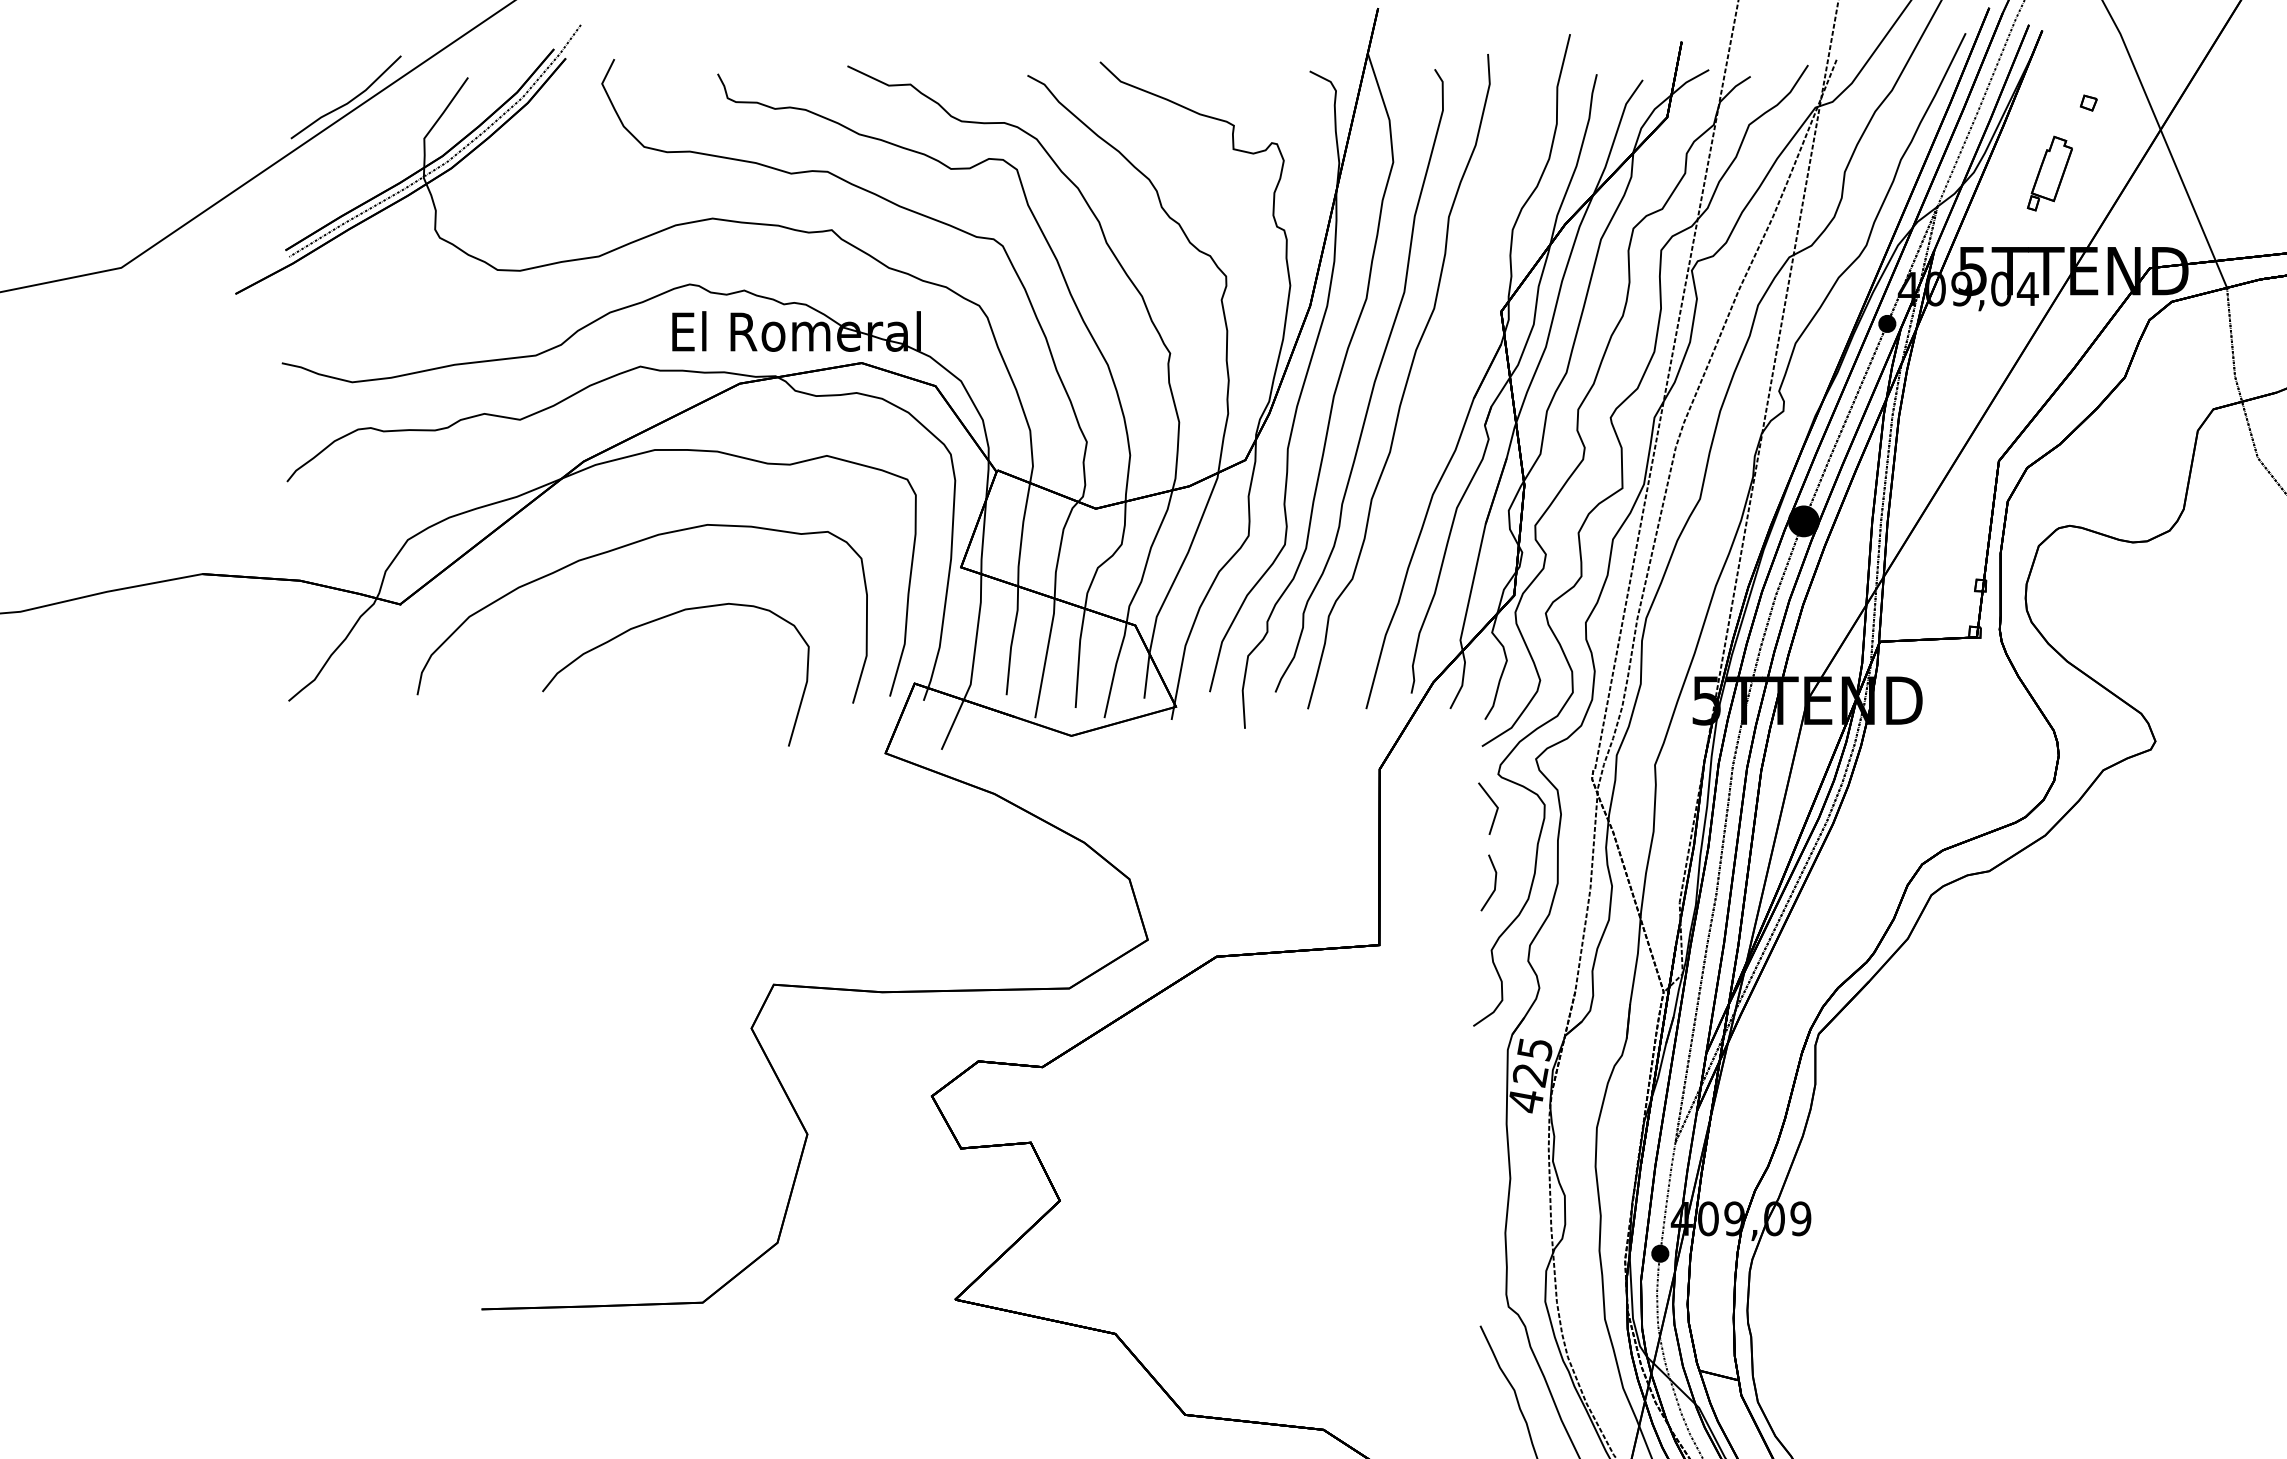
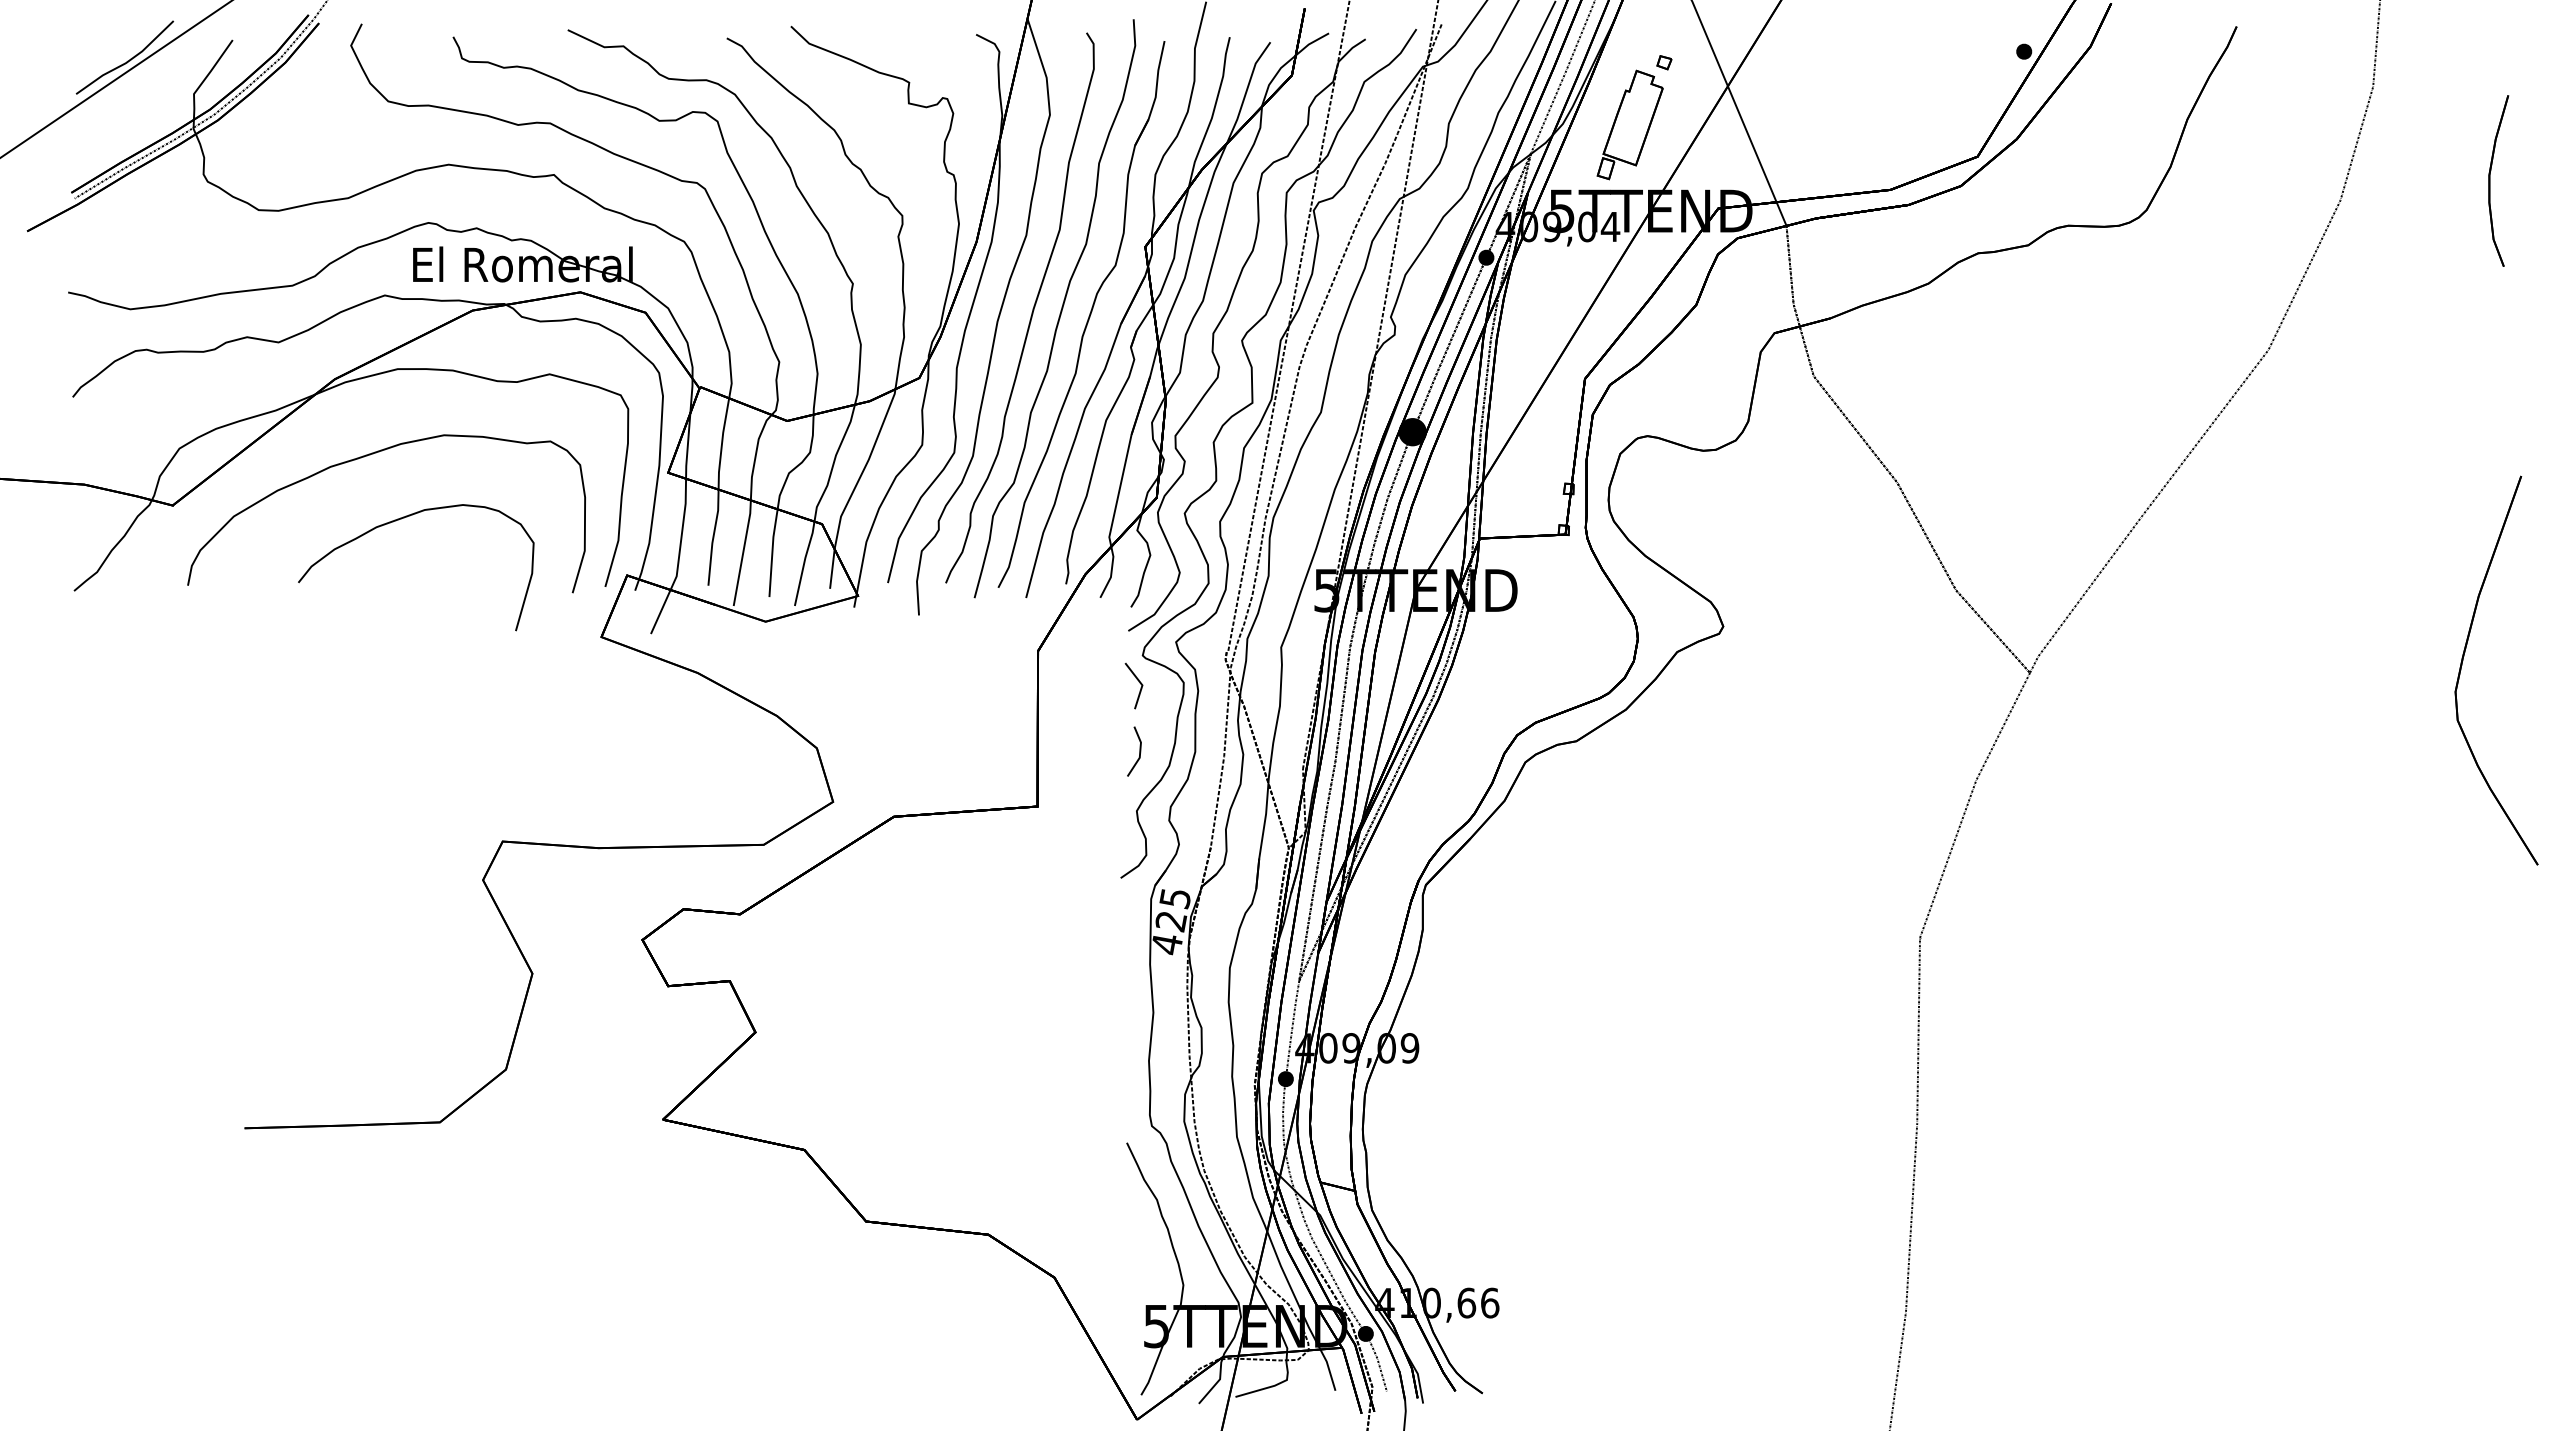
part: (2049, 173) -> (1629, 124), size x1.67
part: (1436, 390) -> (1088, 316), added

